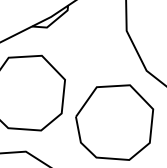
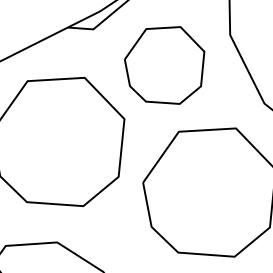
part: (88, 48) -> (164, 65), added

